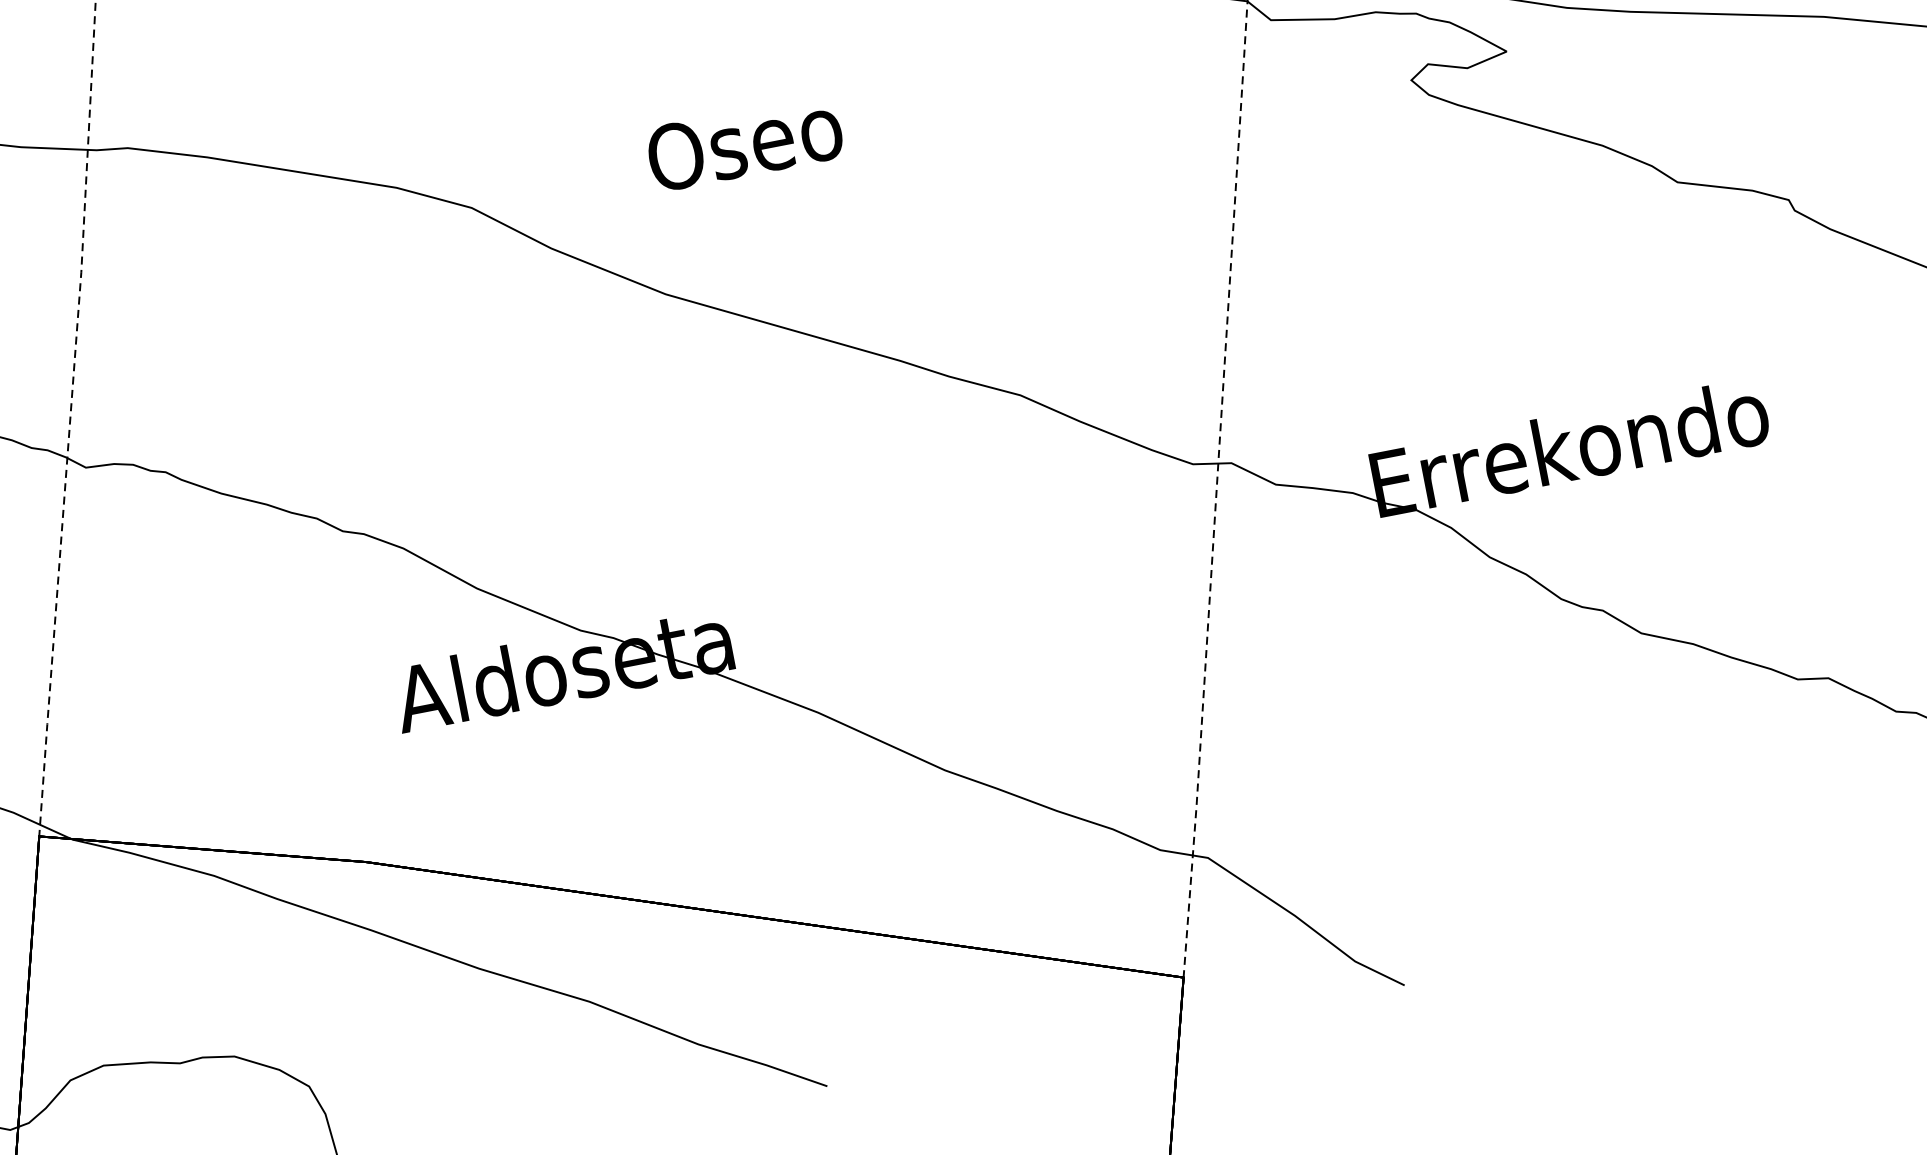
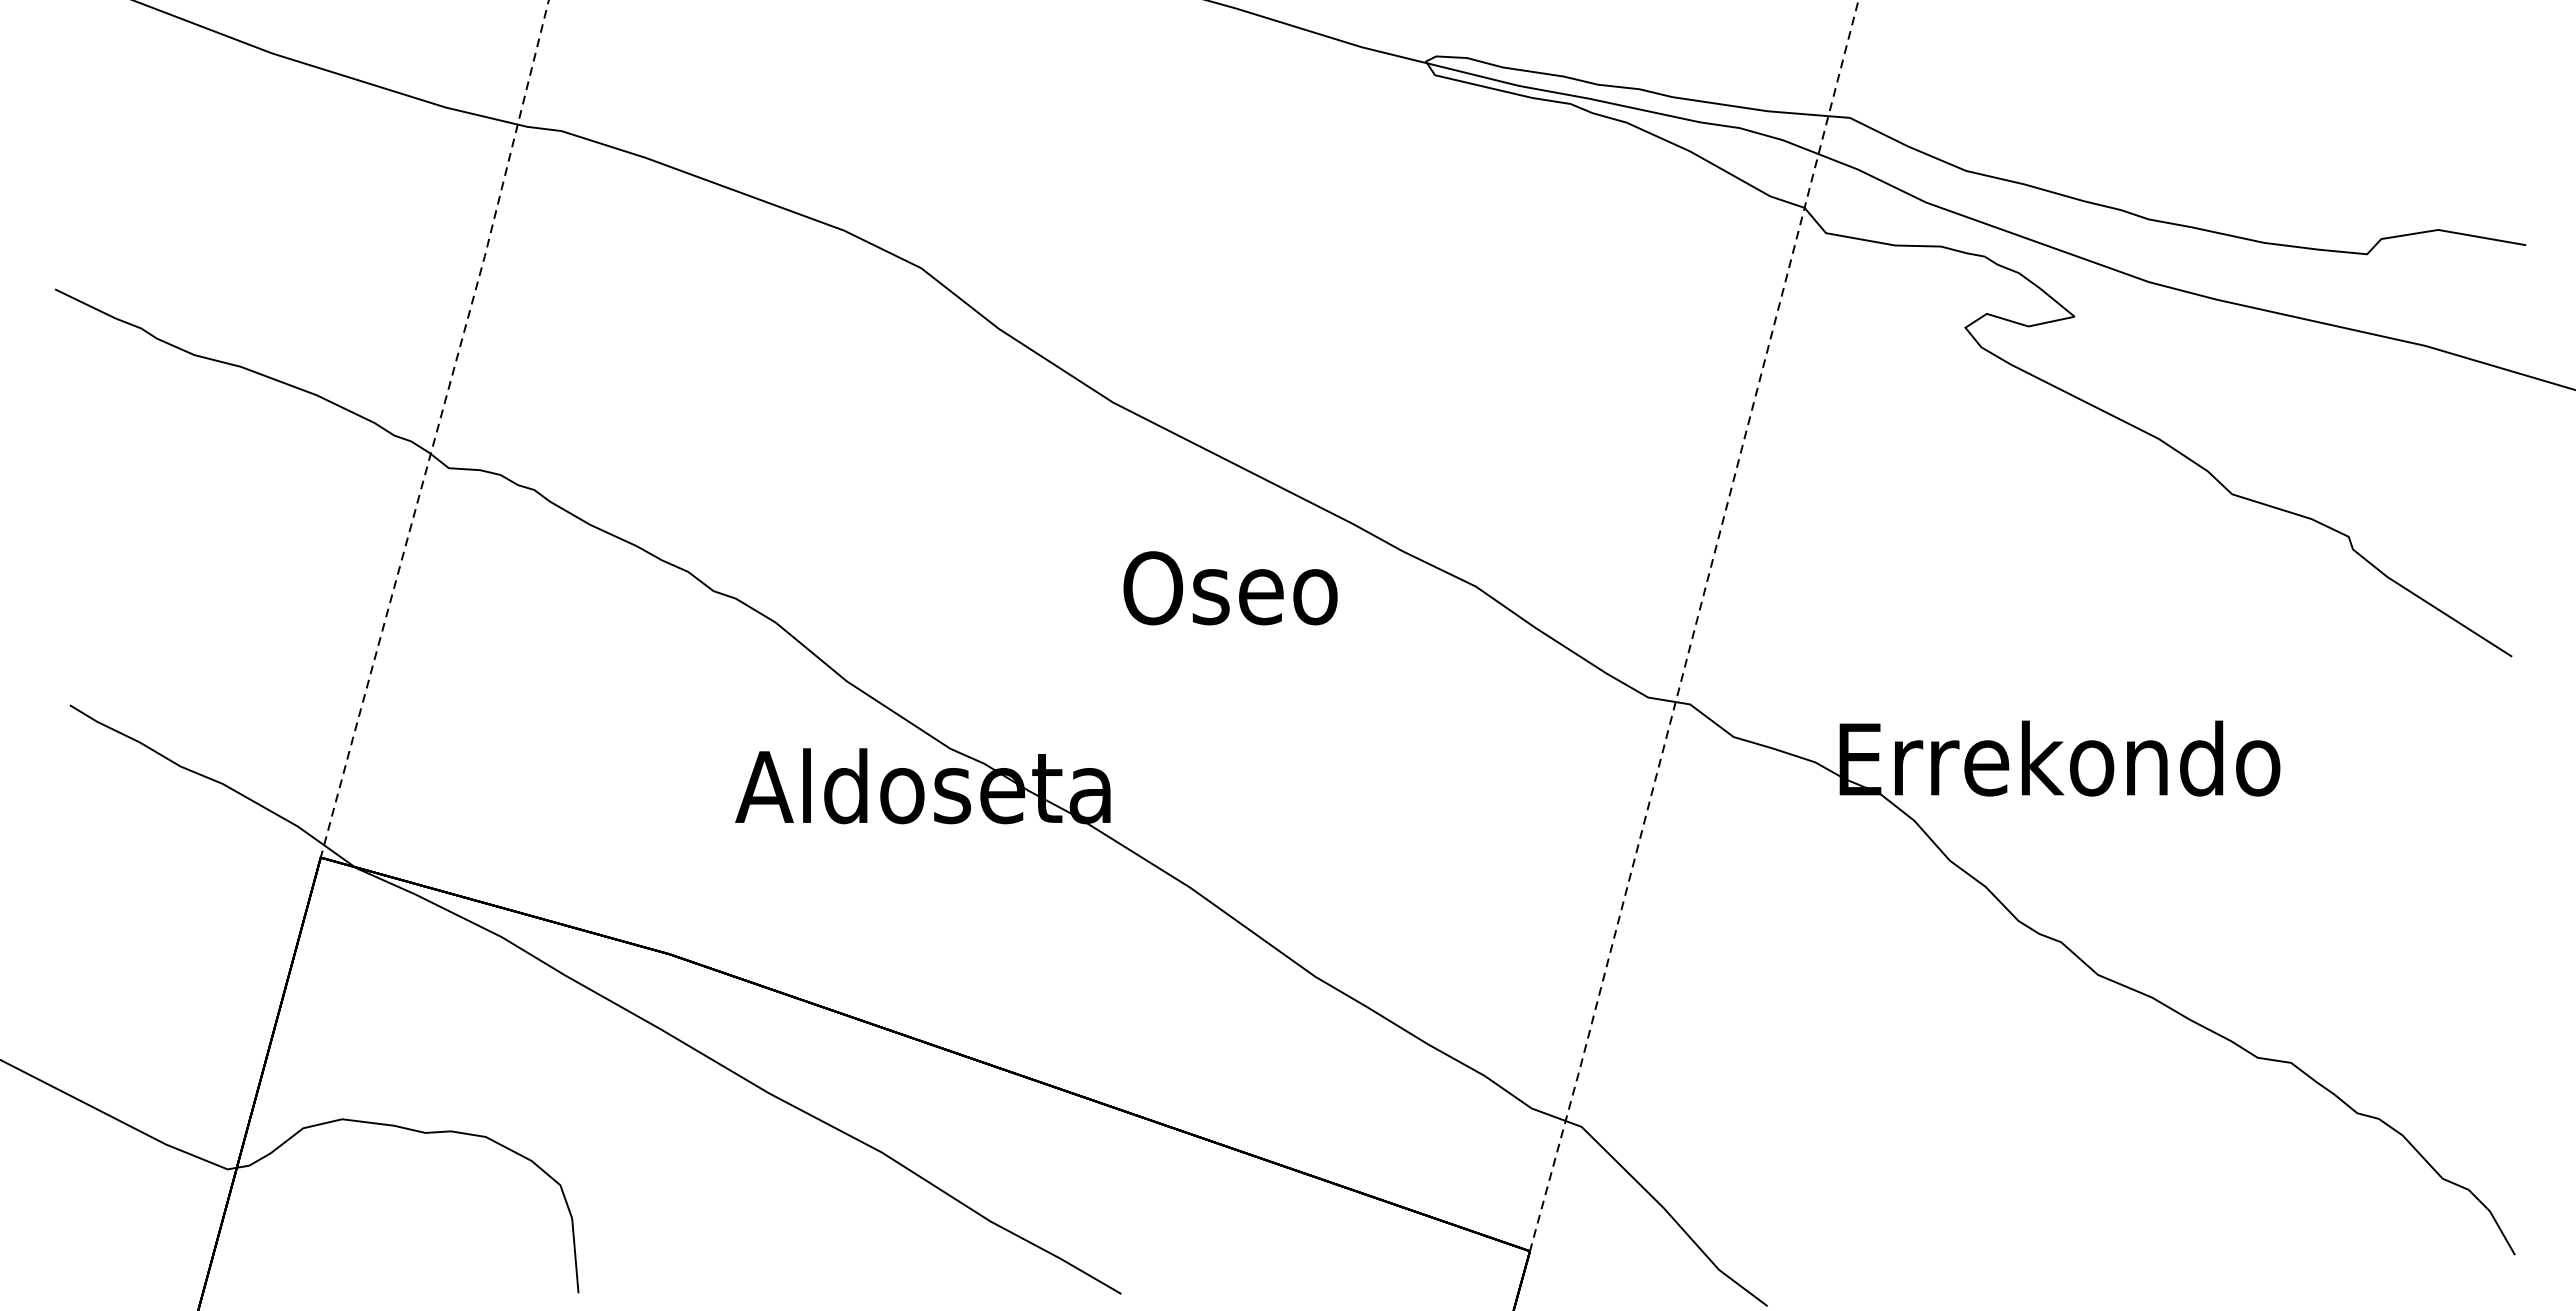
text: (744, 143) -> (1230, 588), moved

